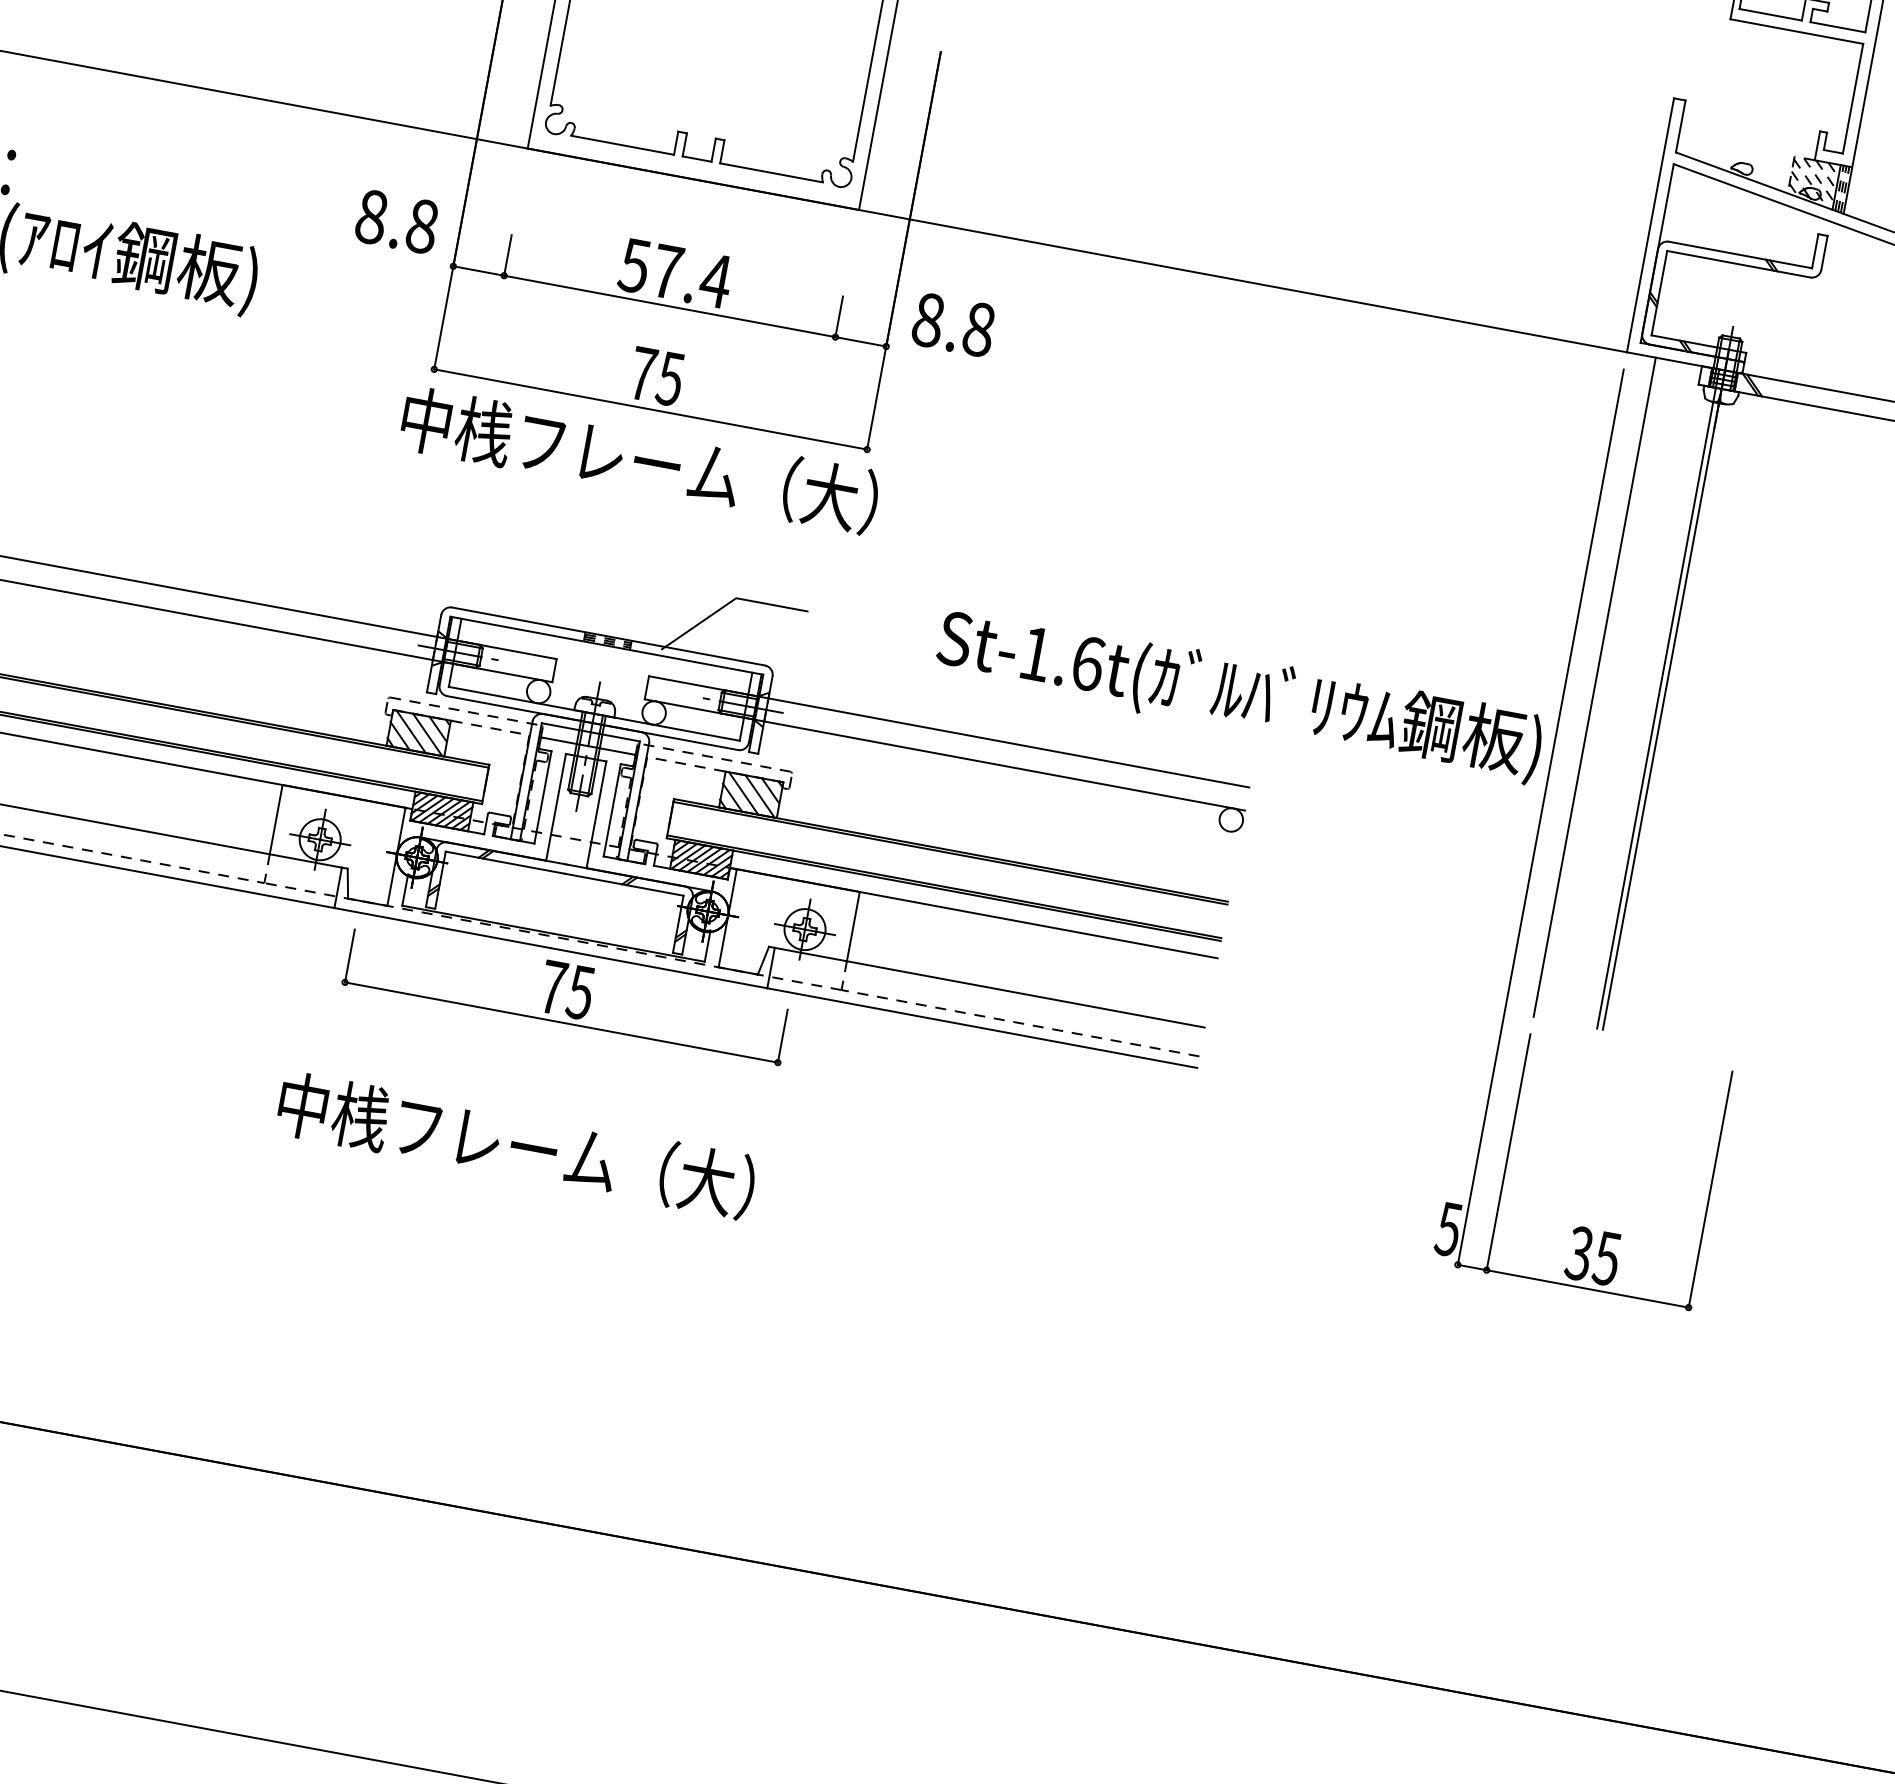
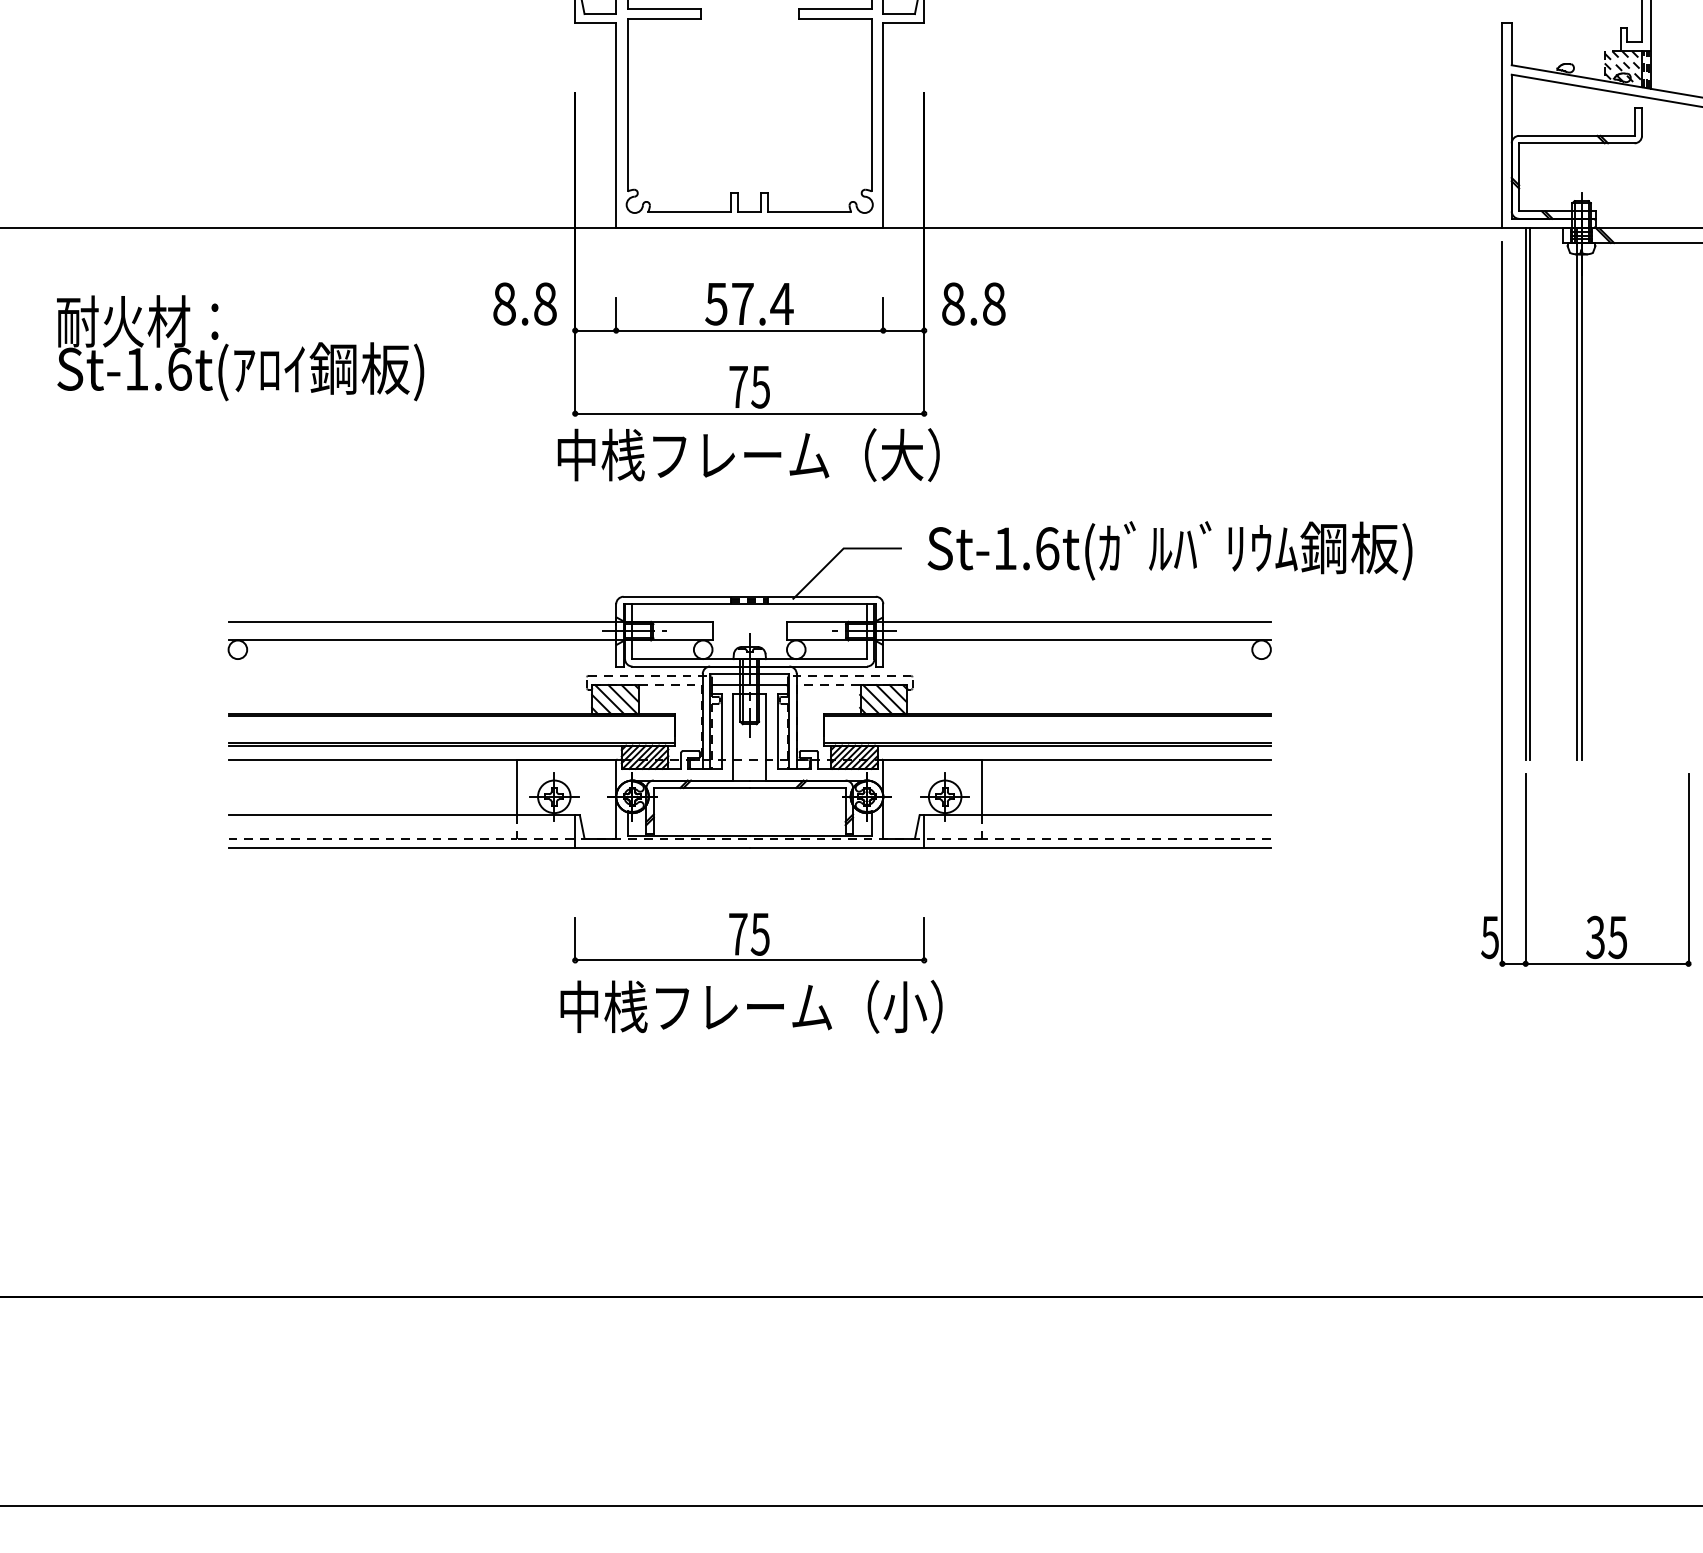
line: (1600, 687) -> (1530, 493), added
text: (1239, 694) -> (1169, 550), moved
part: (572, 989) -> (753, 933), moved
text: (707, 1180) -> (905, 1006), 中桟フレーム（大） -> 中桟フレーム（小）

